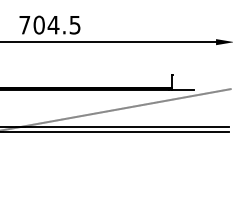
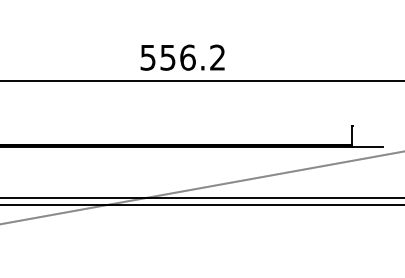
text: (49, 24) -> (182, 57), 704.5 -> 556.2

